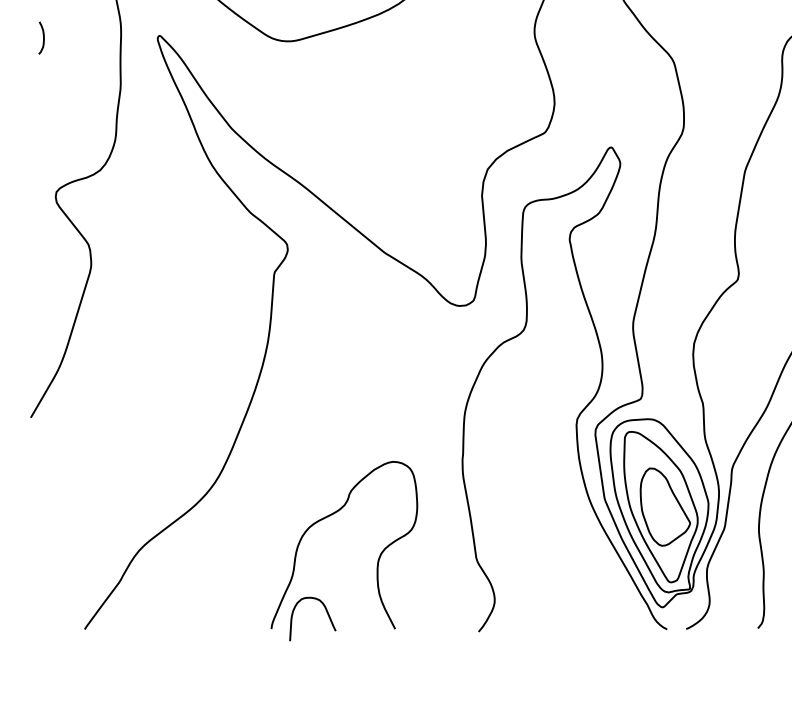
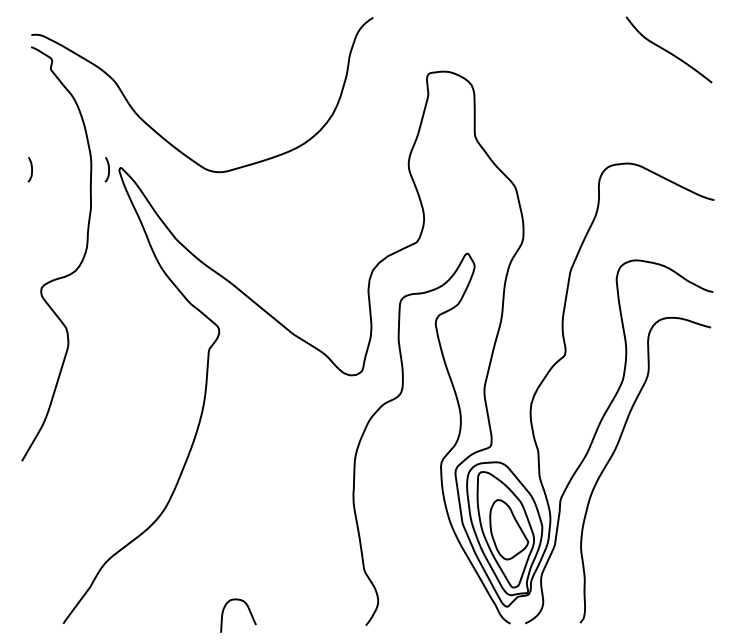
curve: (143, 37) -> (108, 169), added
curve: (329, 517) -> (251, 537), removed

